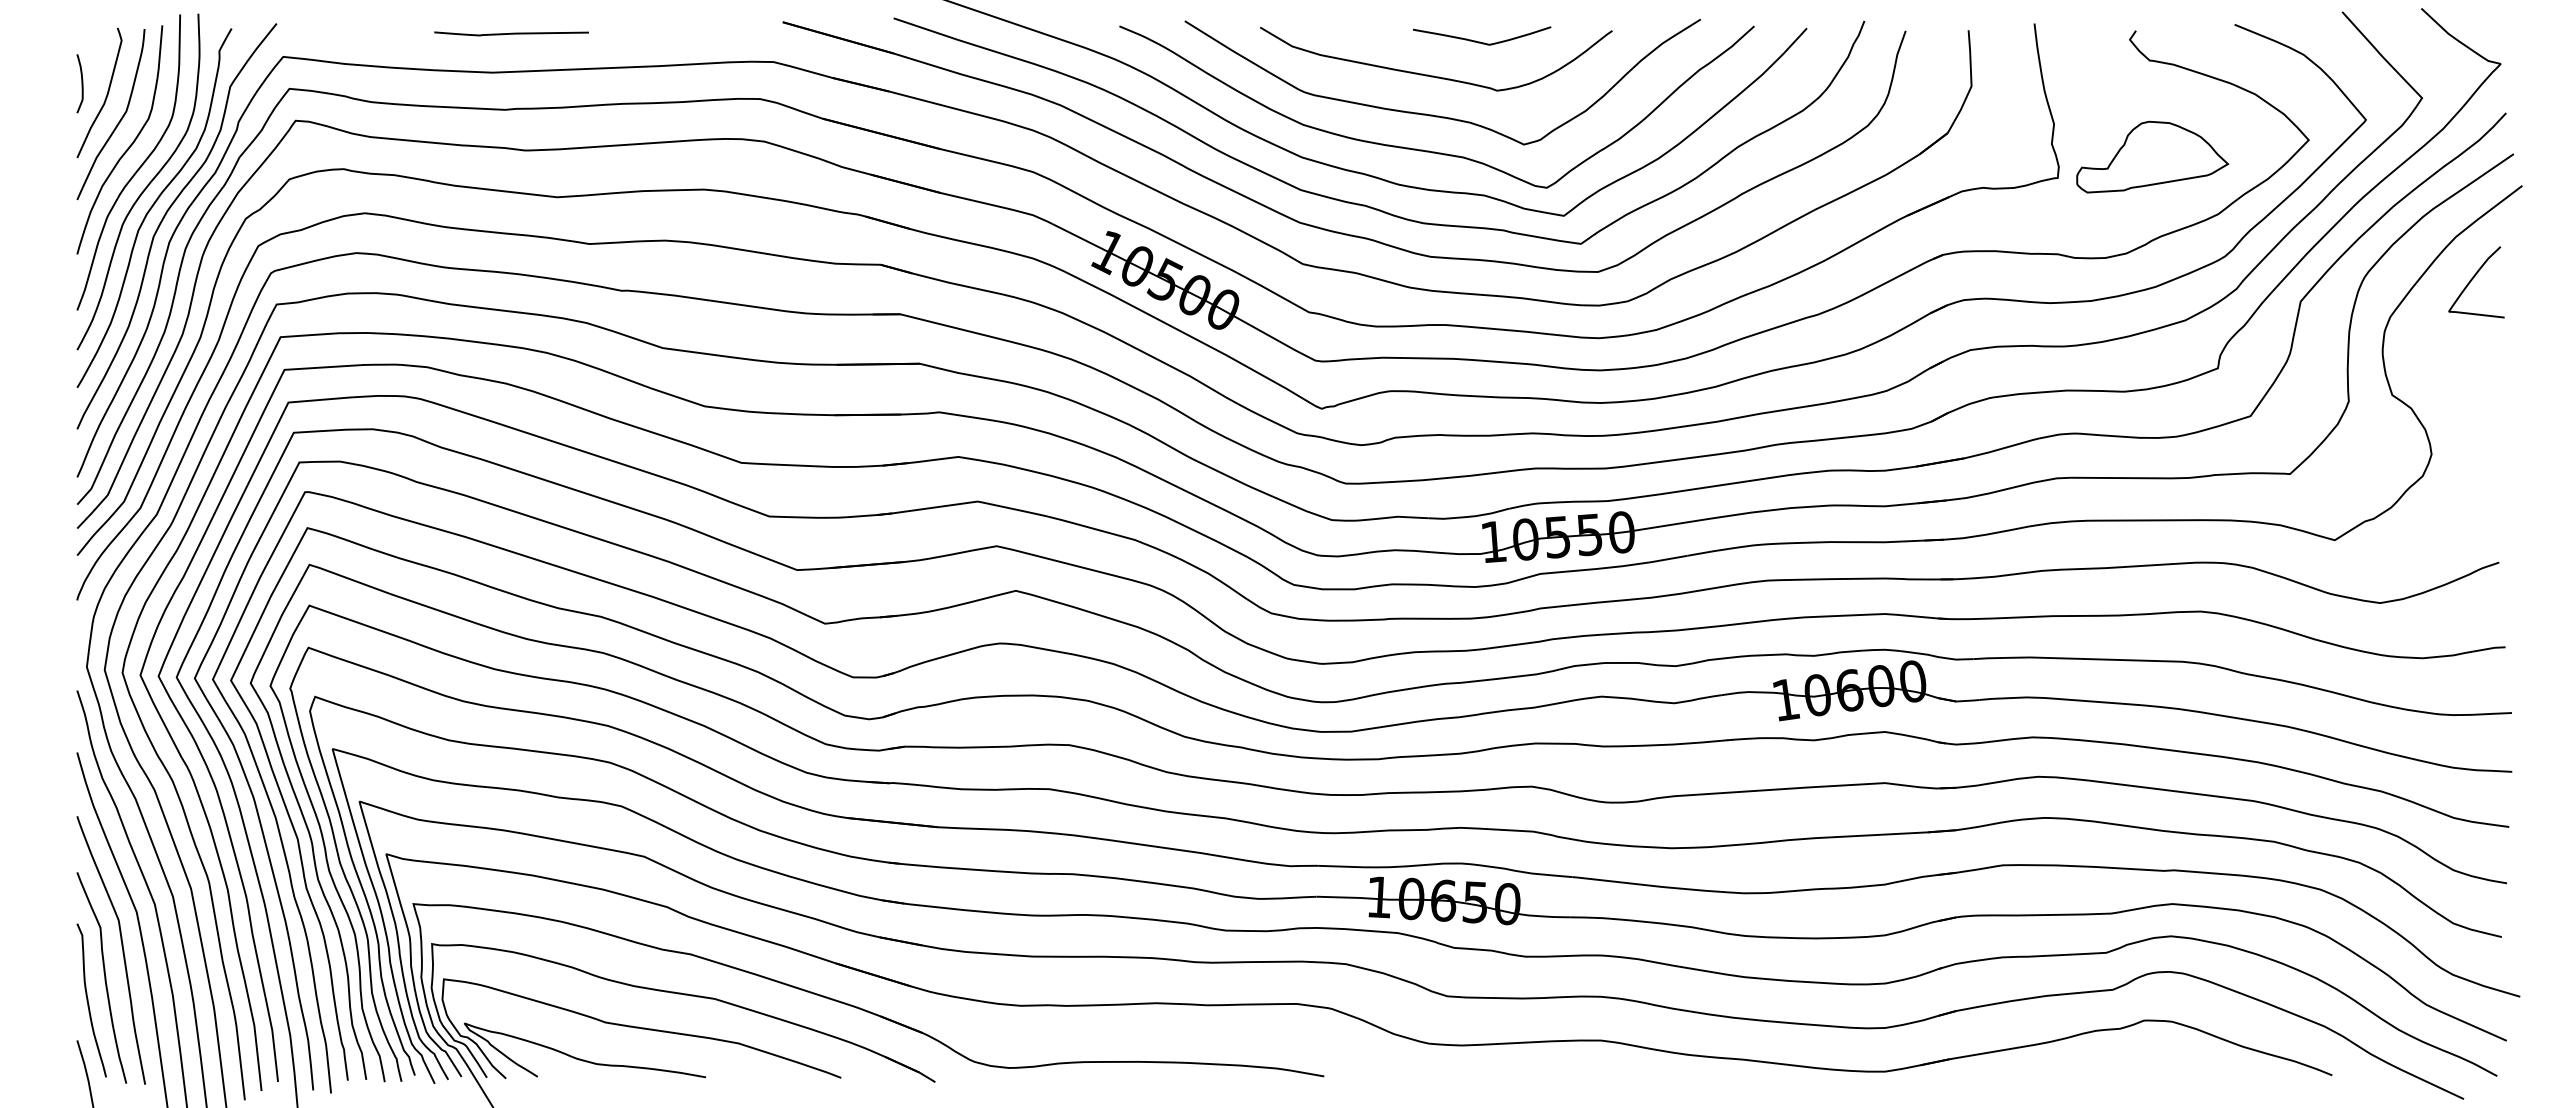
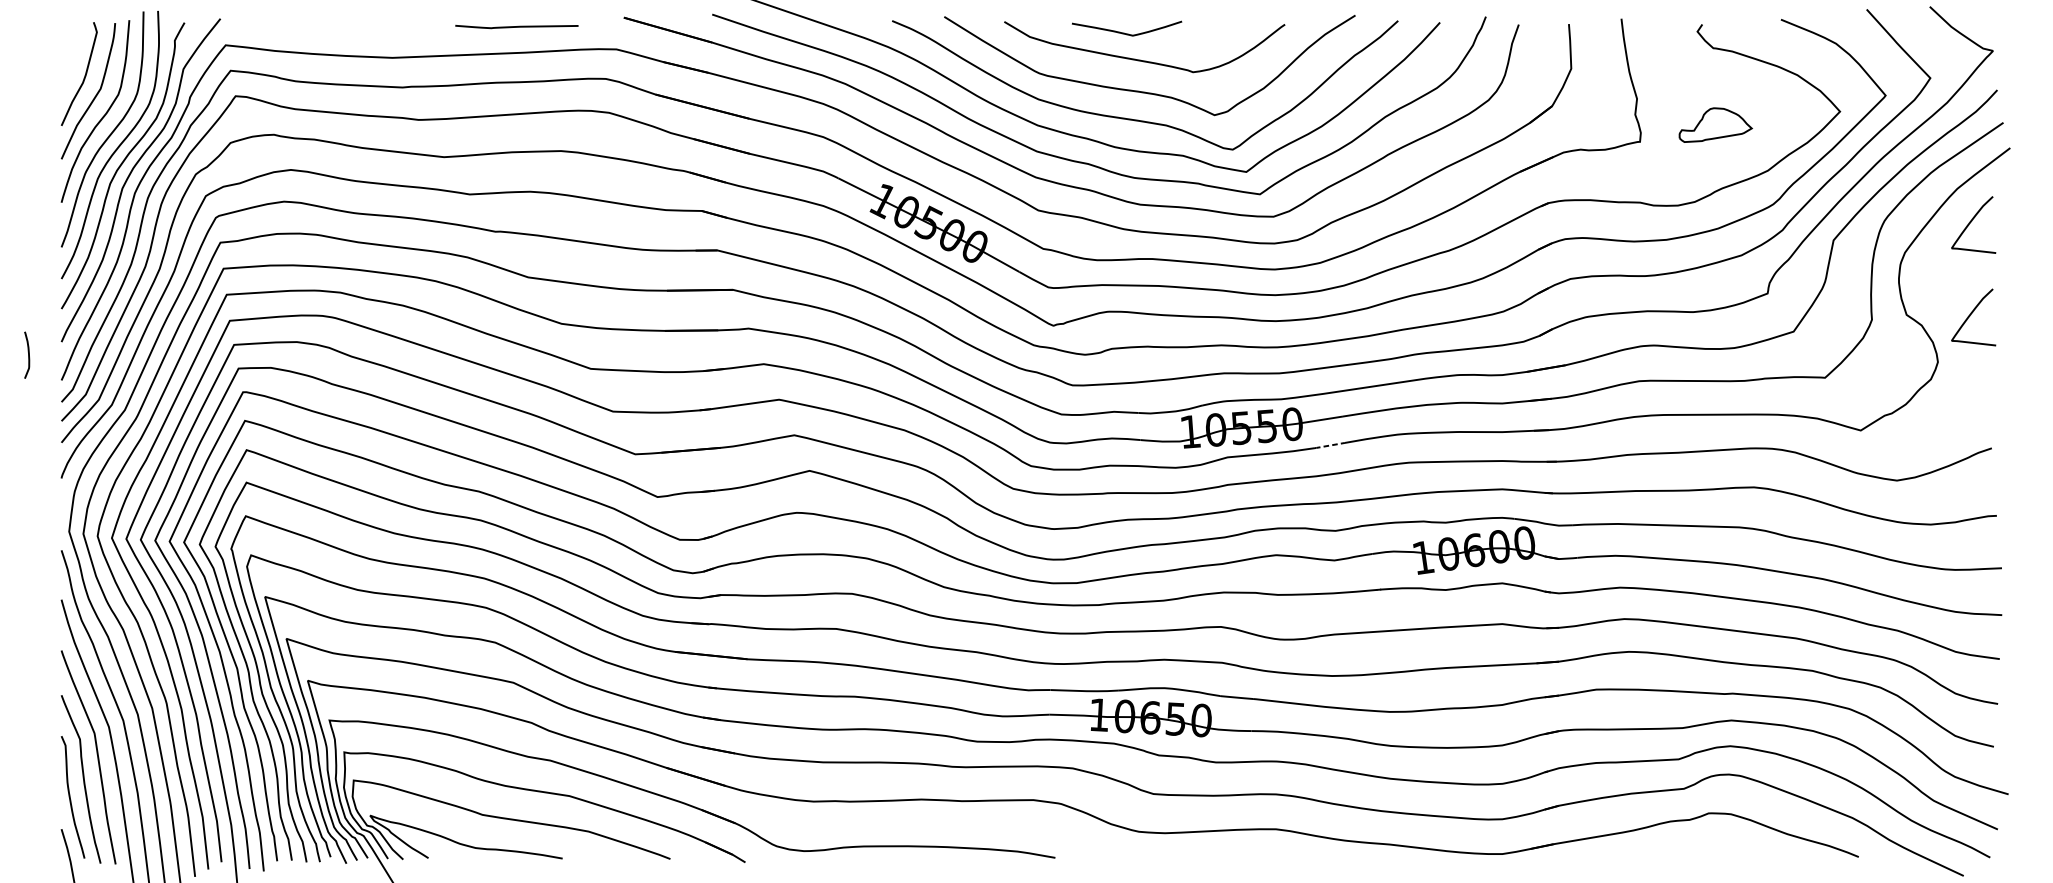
curve: (511, 33) -> (516, 26), moved
curve: (1480, 41) -> (1125, 33), moved
curve: (81, 83) -> (28, 355), moved
part: (2152, 156) -> (1715, 124), size x0.6
curve: (2472, 396) -> (1970, 315), added
line: (1668, 559) -> (1329, 445), solid -> dashed

